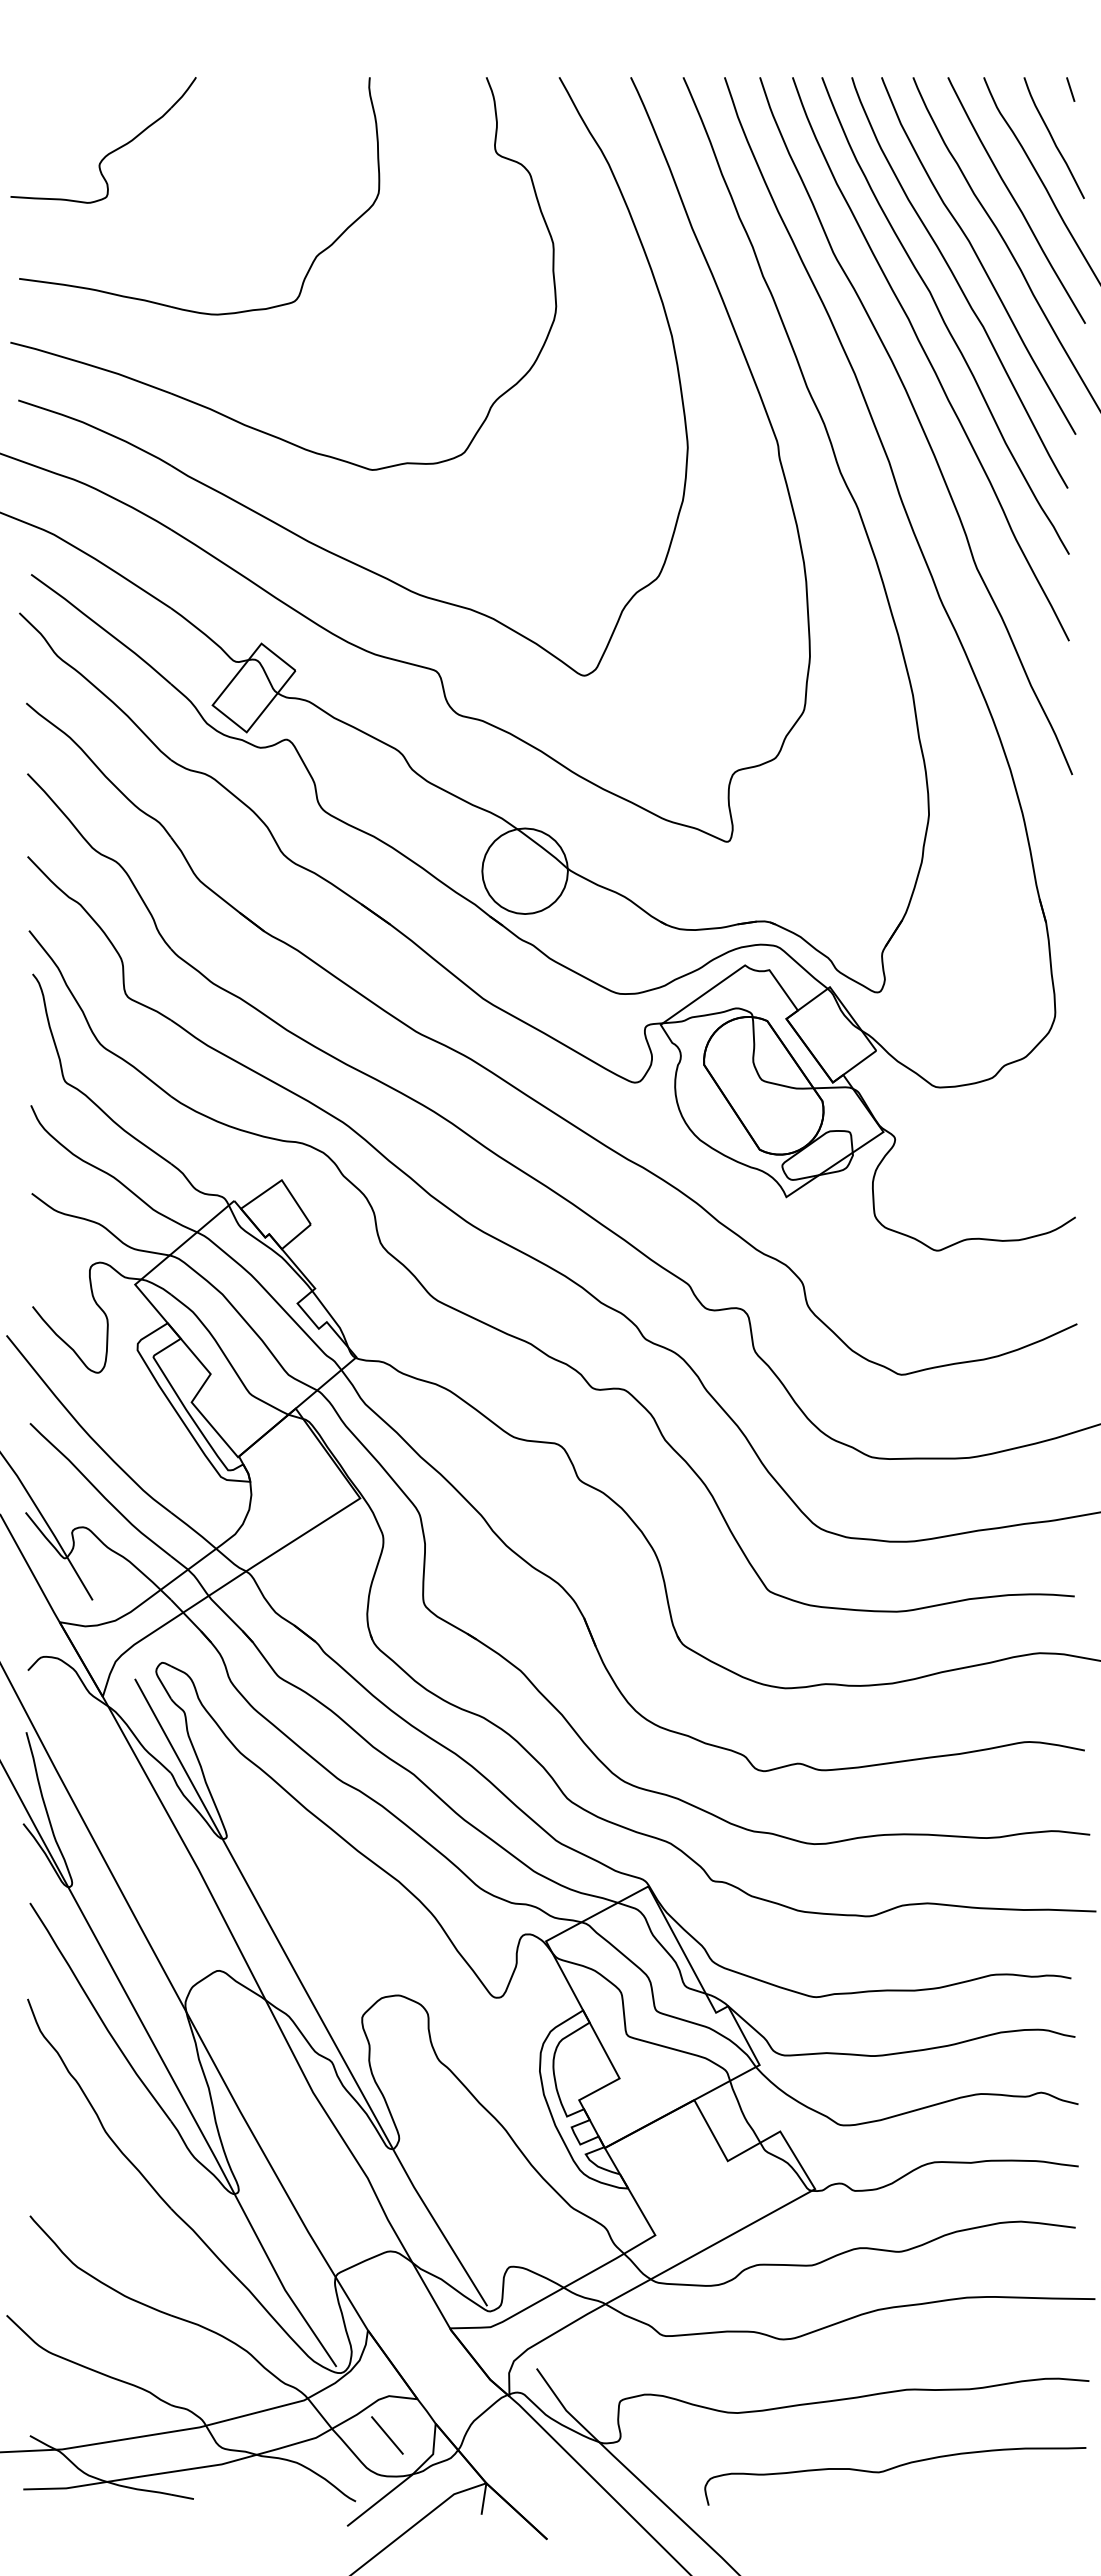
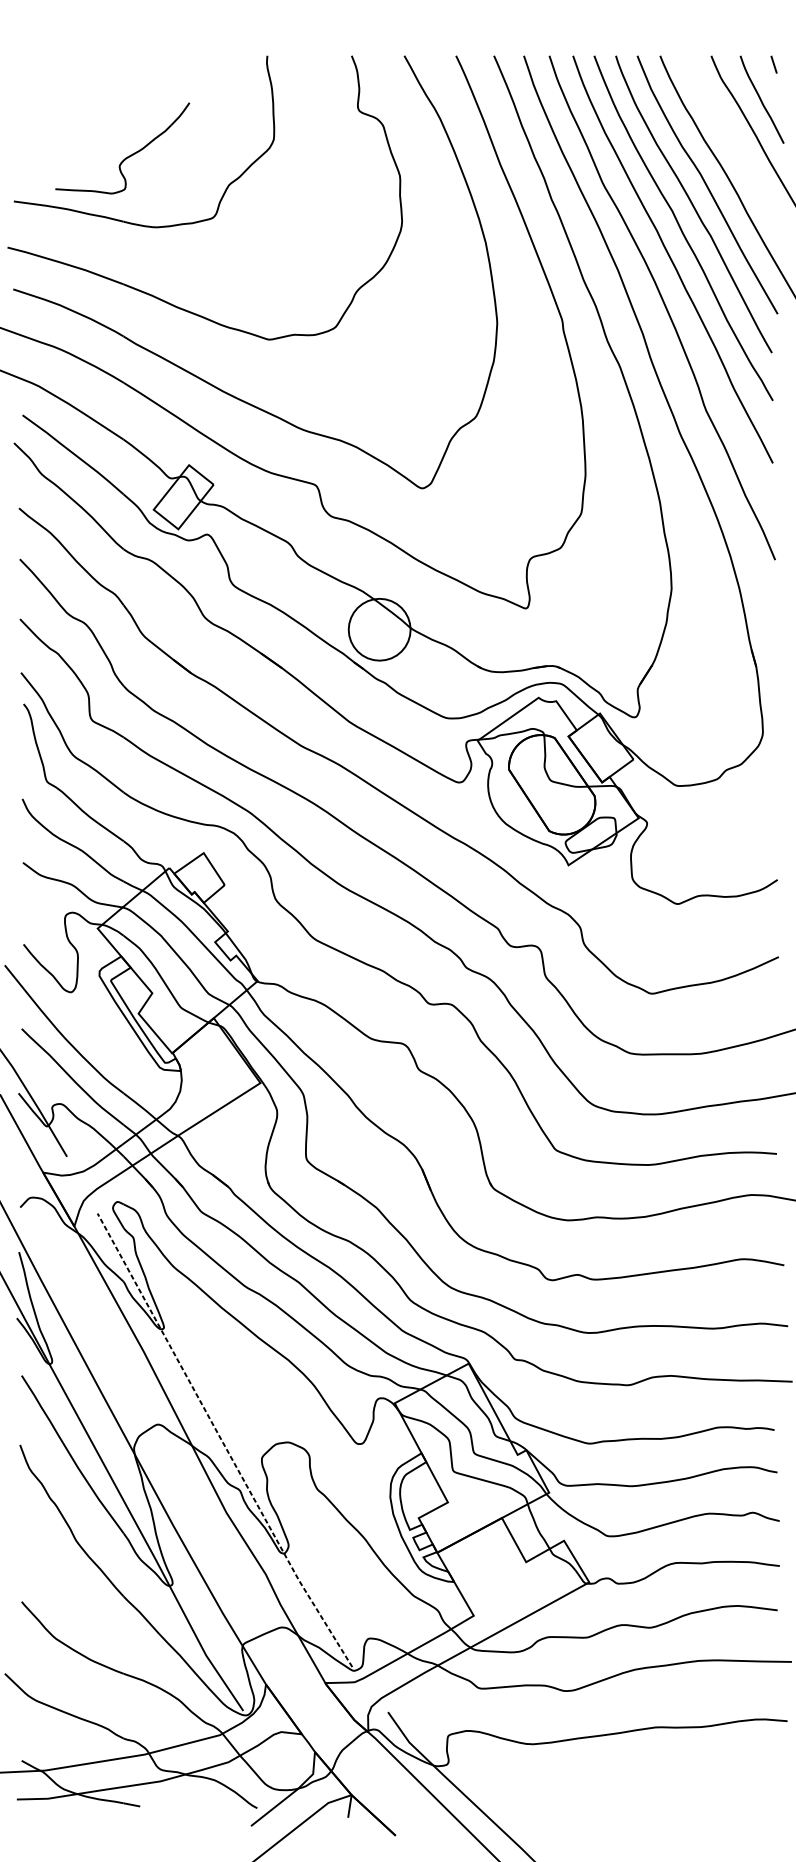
part: (109, 152) -> (126, 157), moved
curve: (1015, 200) -> (734, 144), removed
line: (307, 1994) -> (222, 1441), solid -> dashed
line: (387, 2435) -> (280, 1760), removed
curve: (892, 2469) -> (645, 1785), removed

